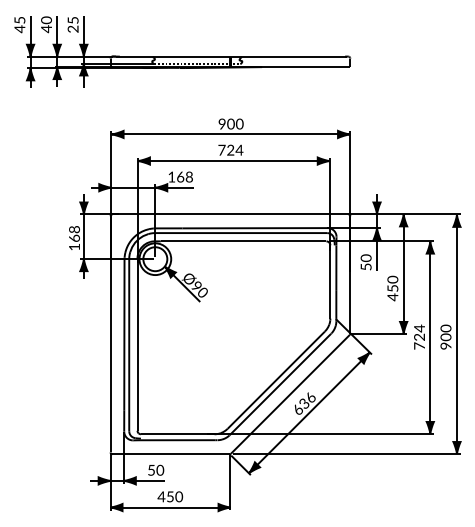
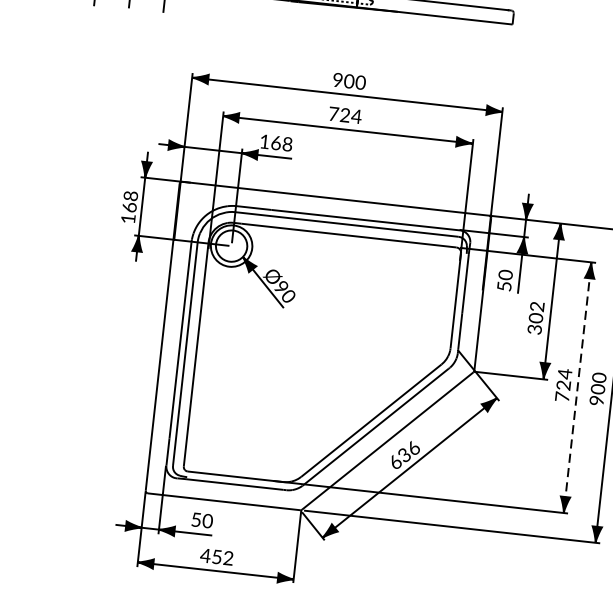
text: (392, 288) -> (535, 318), 450 -> 302
line: (430, 337) -> (577, 387), solid -> dashed
text: (179, 498) -> (228, 560), 450 -> 452

